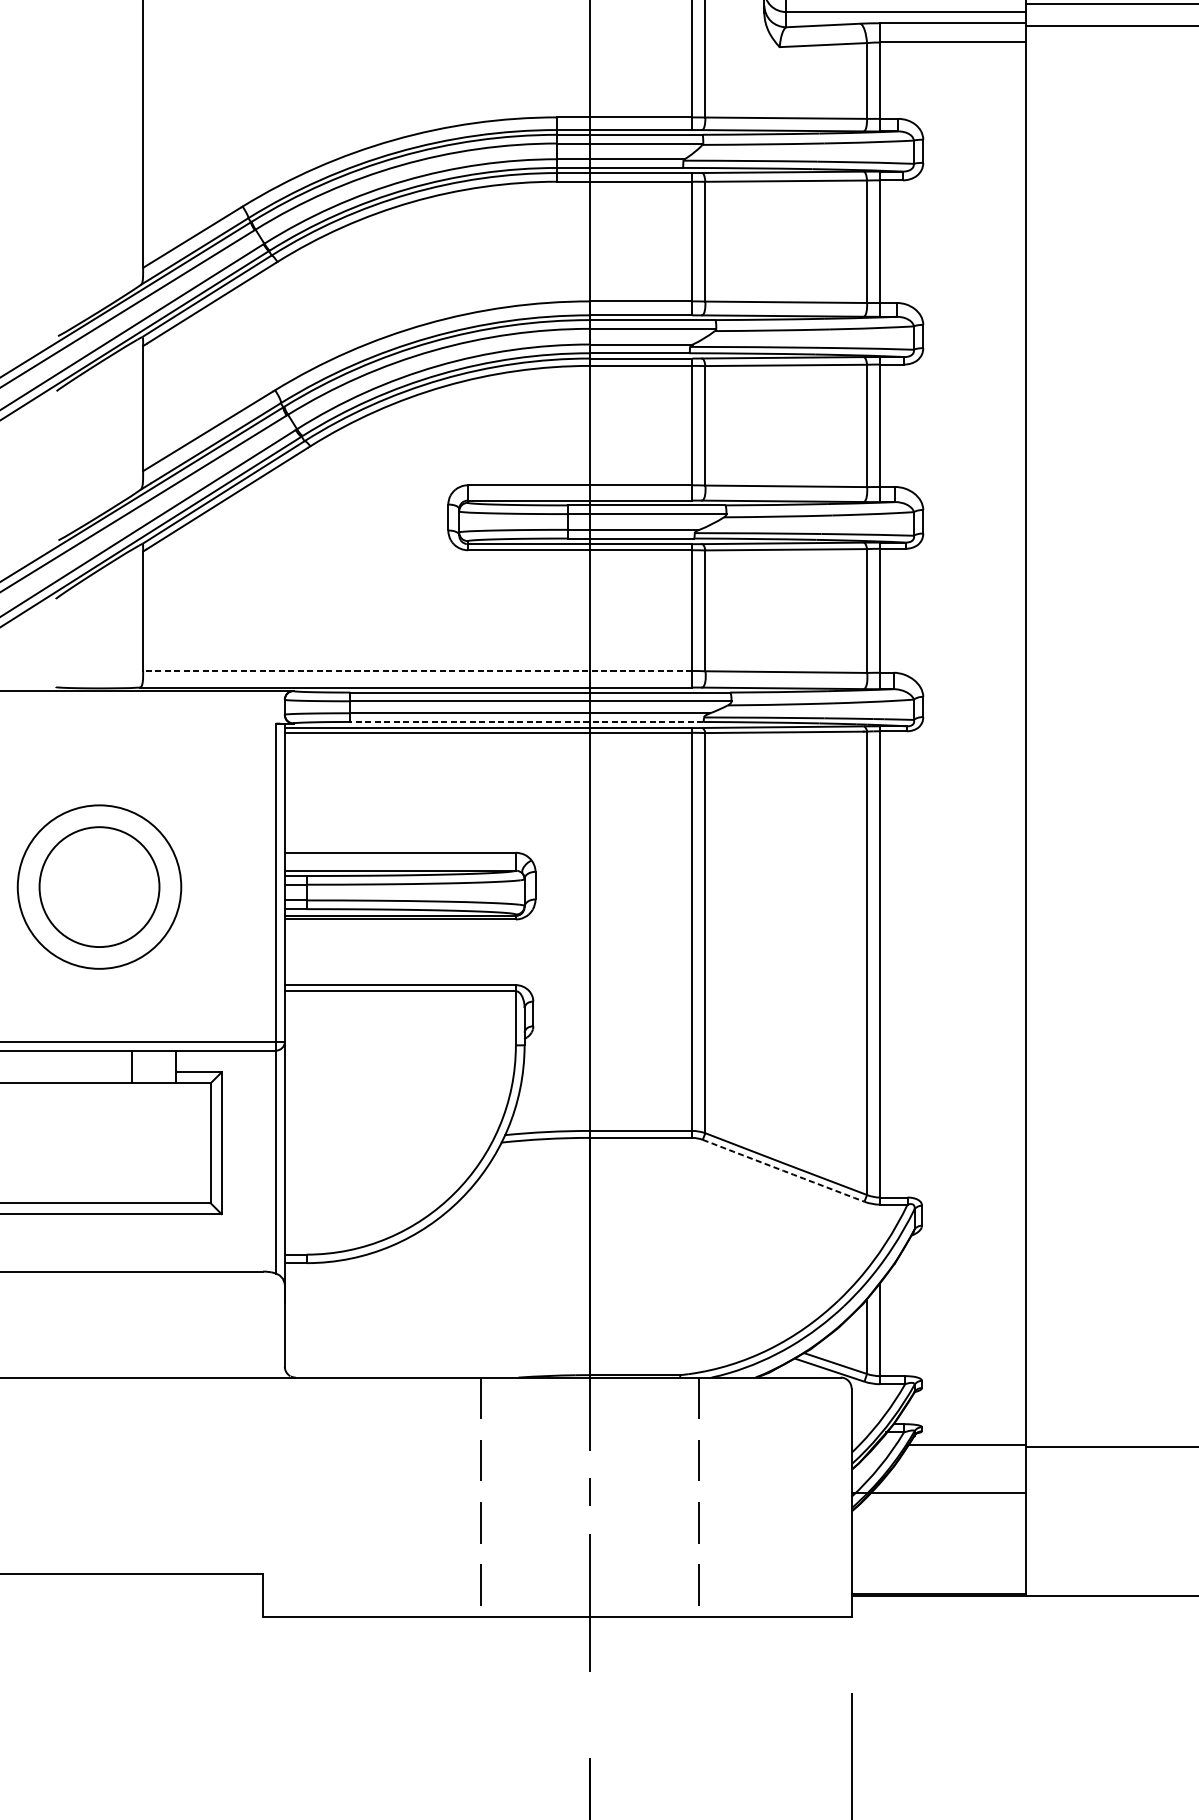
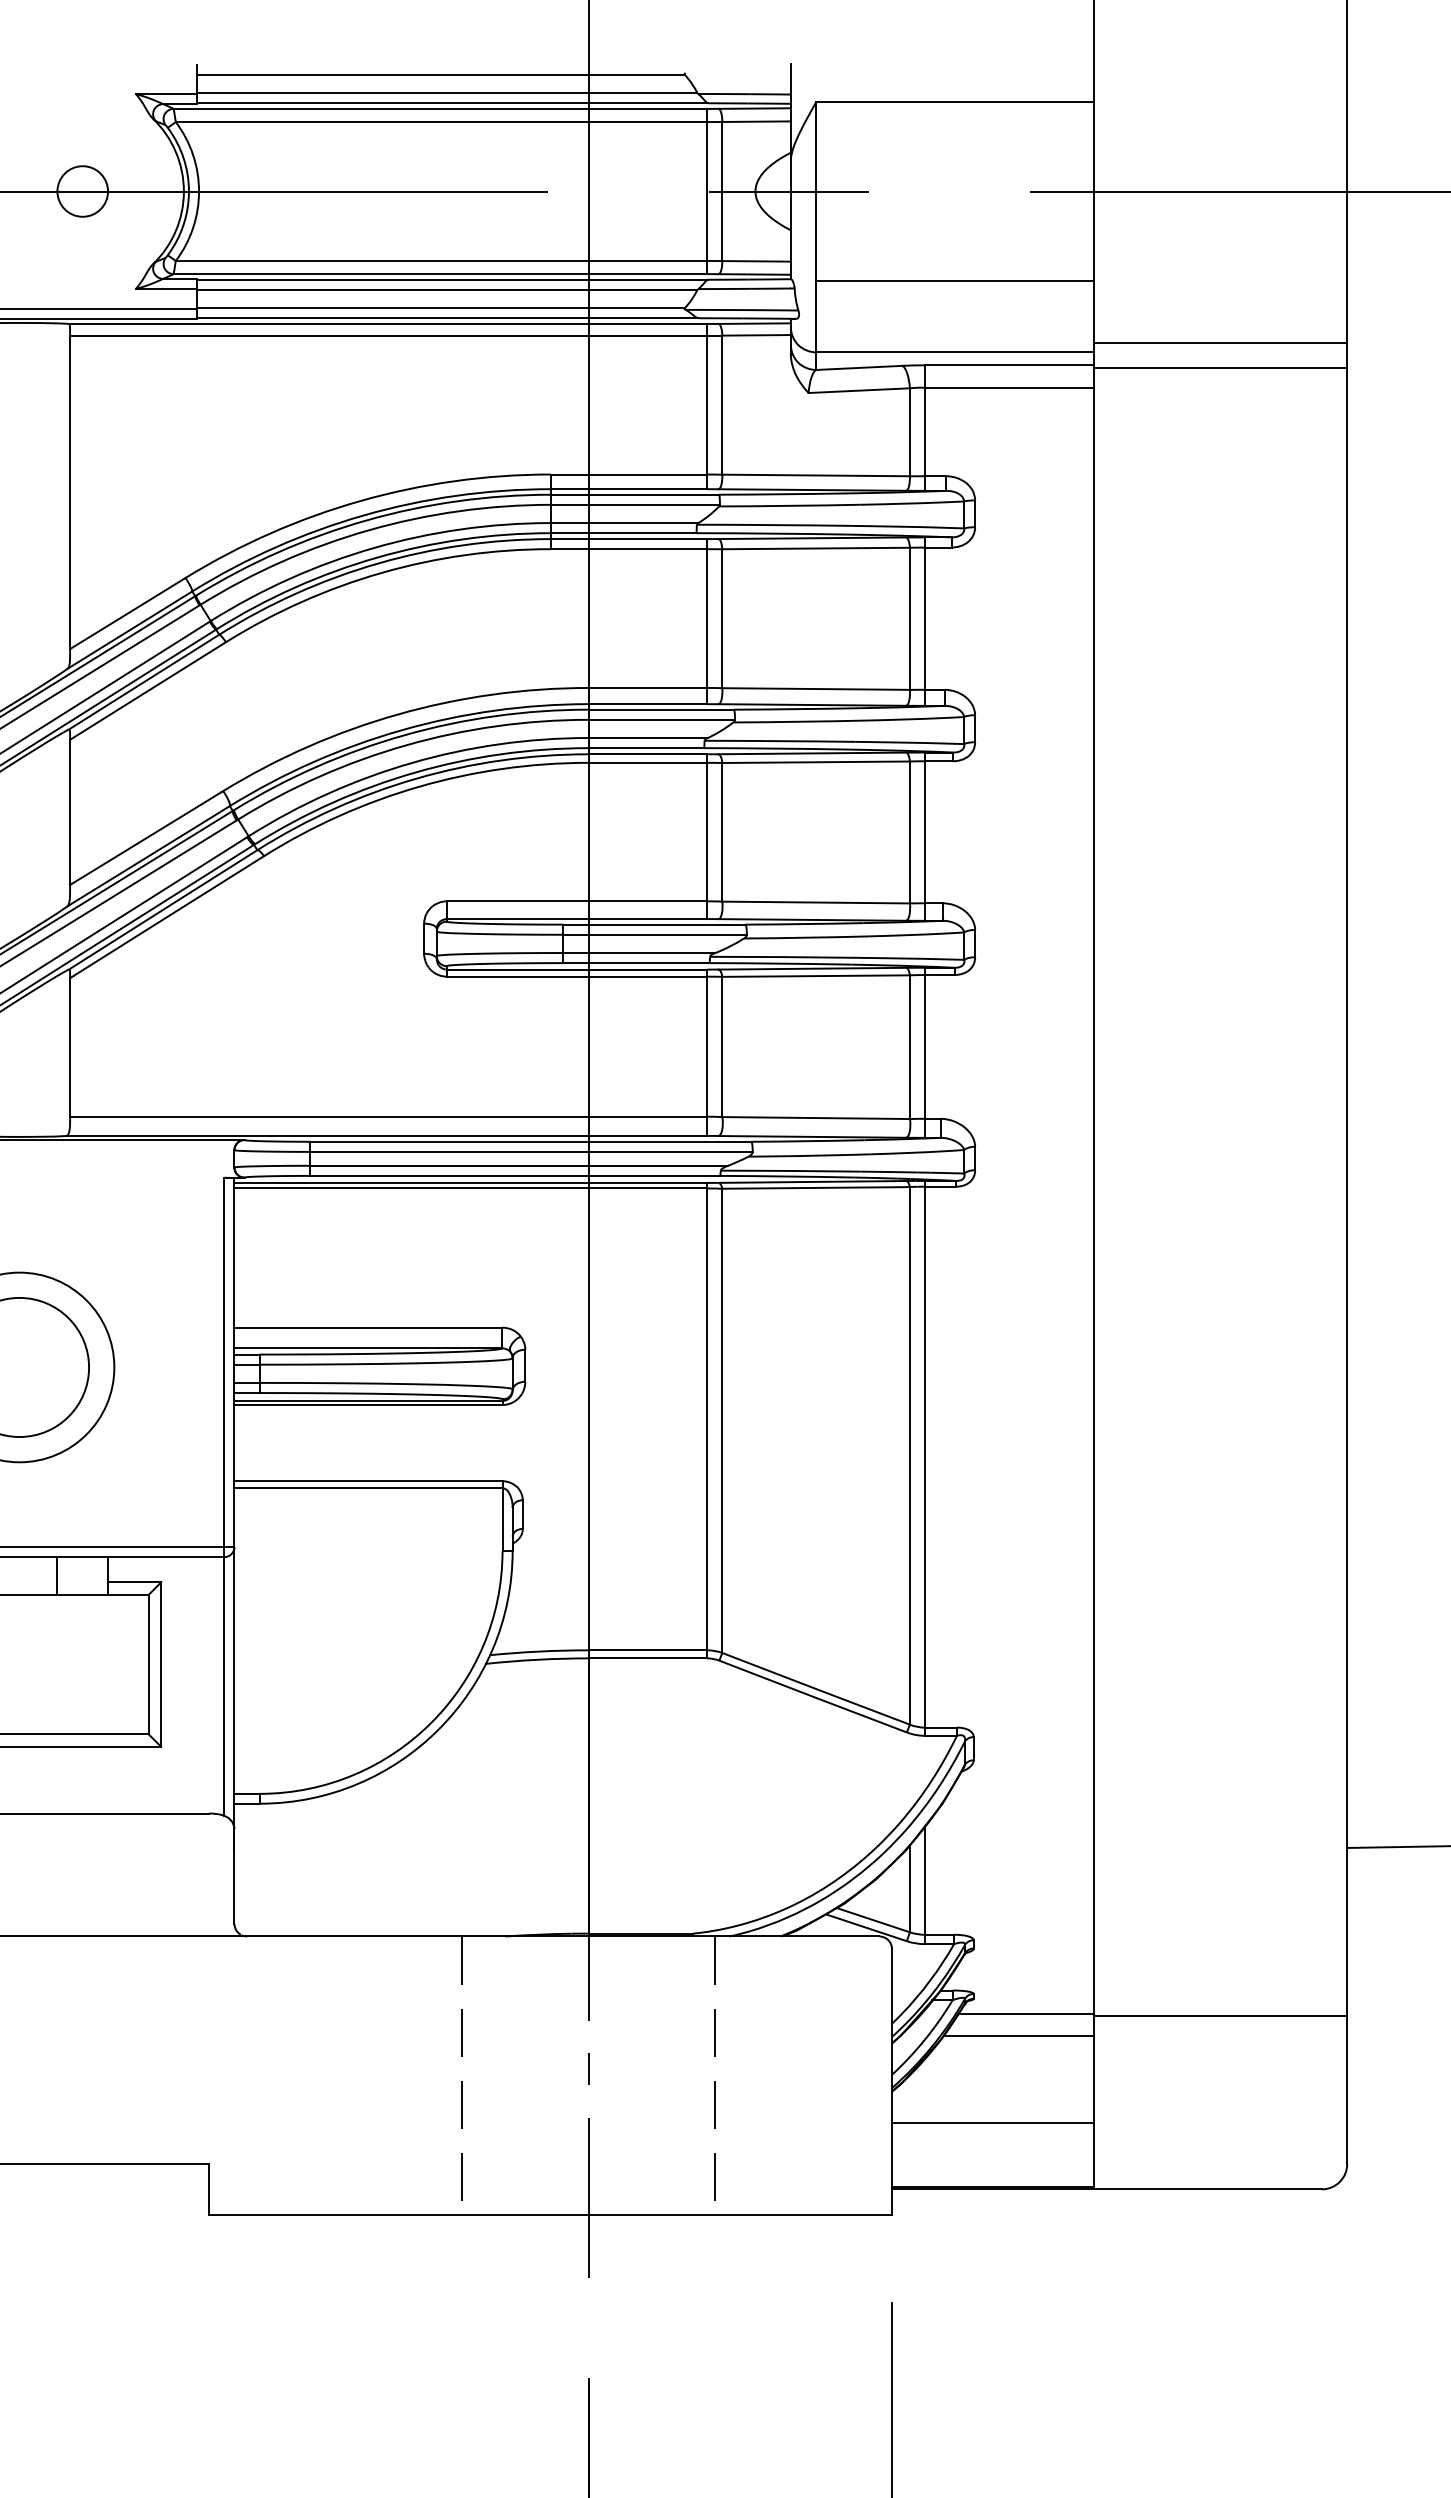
line: (417, 670) -> (388, 1116), dashed -> solid
line: (527, 721) -> (515, 1175), dashed -> solid
arc: (783, 1170) -> (813, 1696), dashed -> solid
line: (960, 1462) -> (1018, 2035), added
line: (939, 1493) -> (993, 2122), moved

